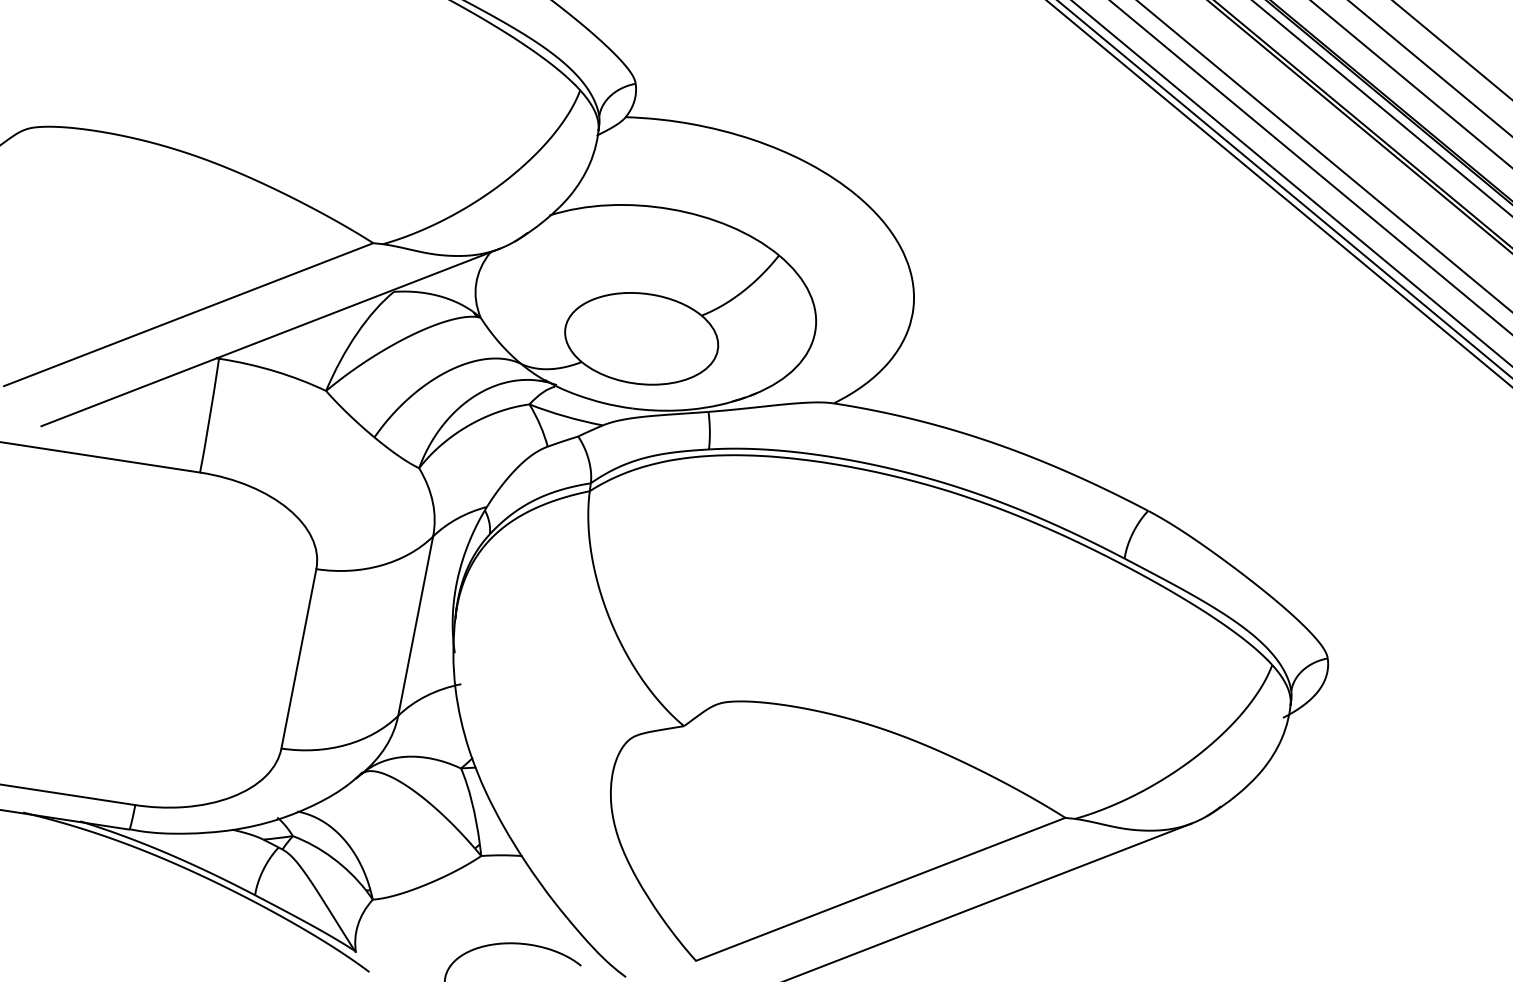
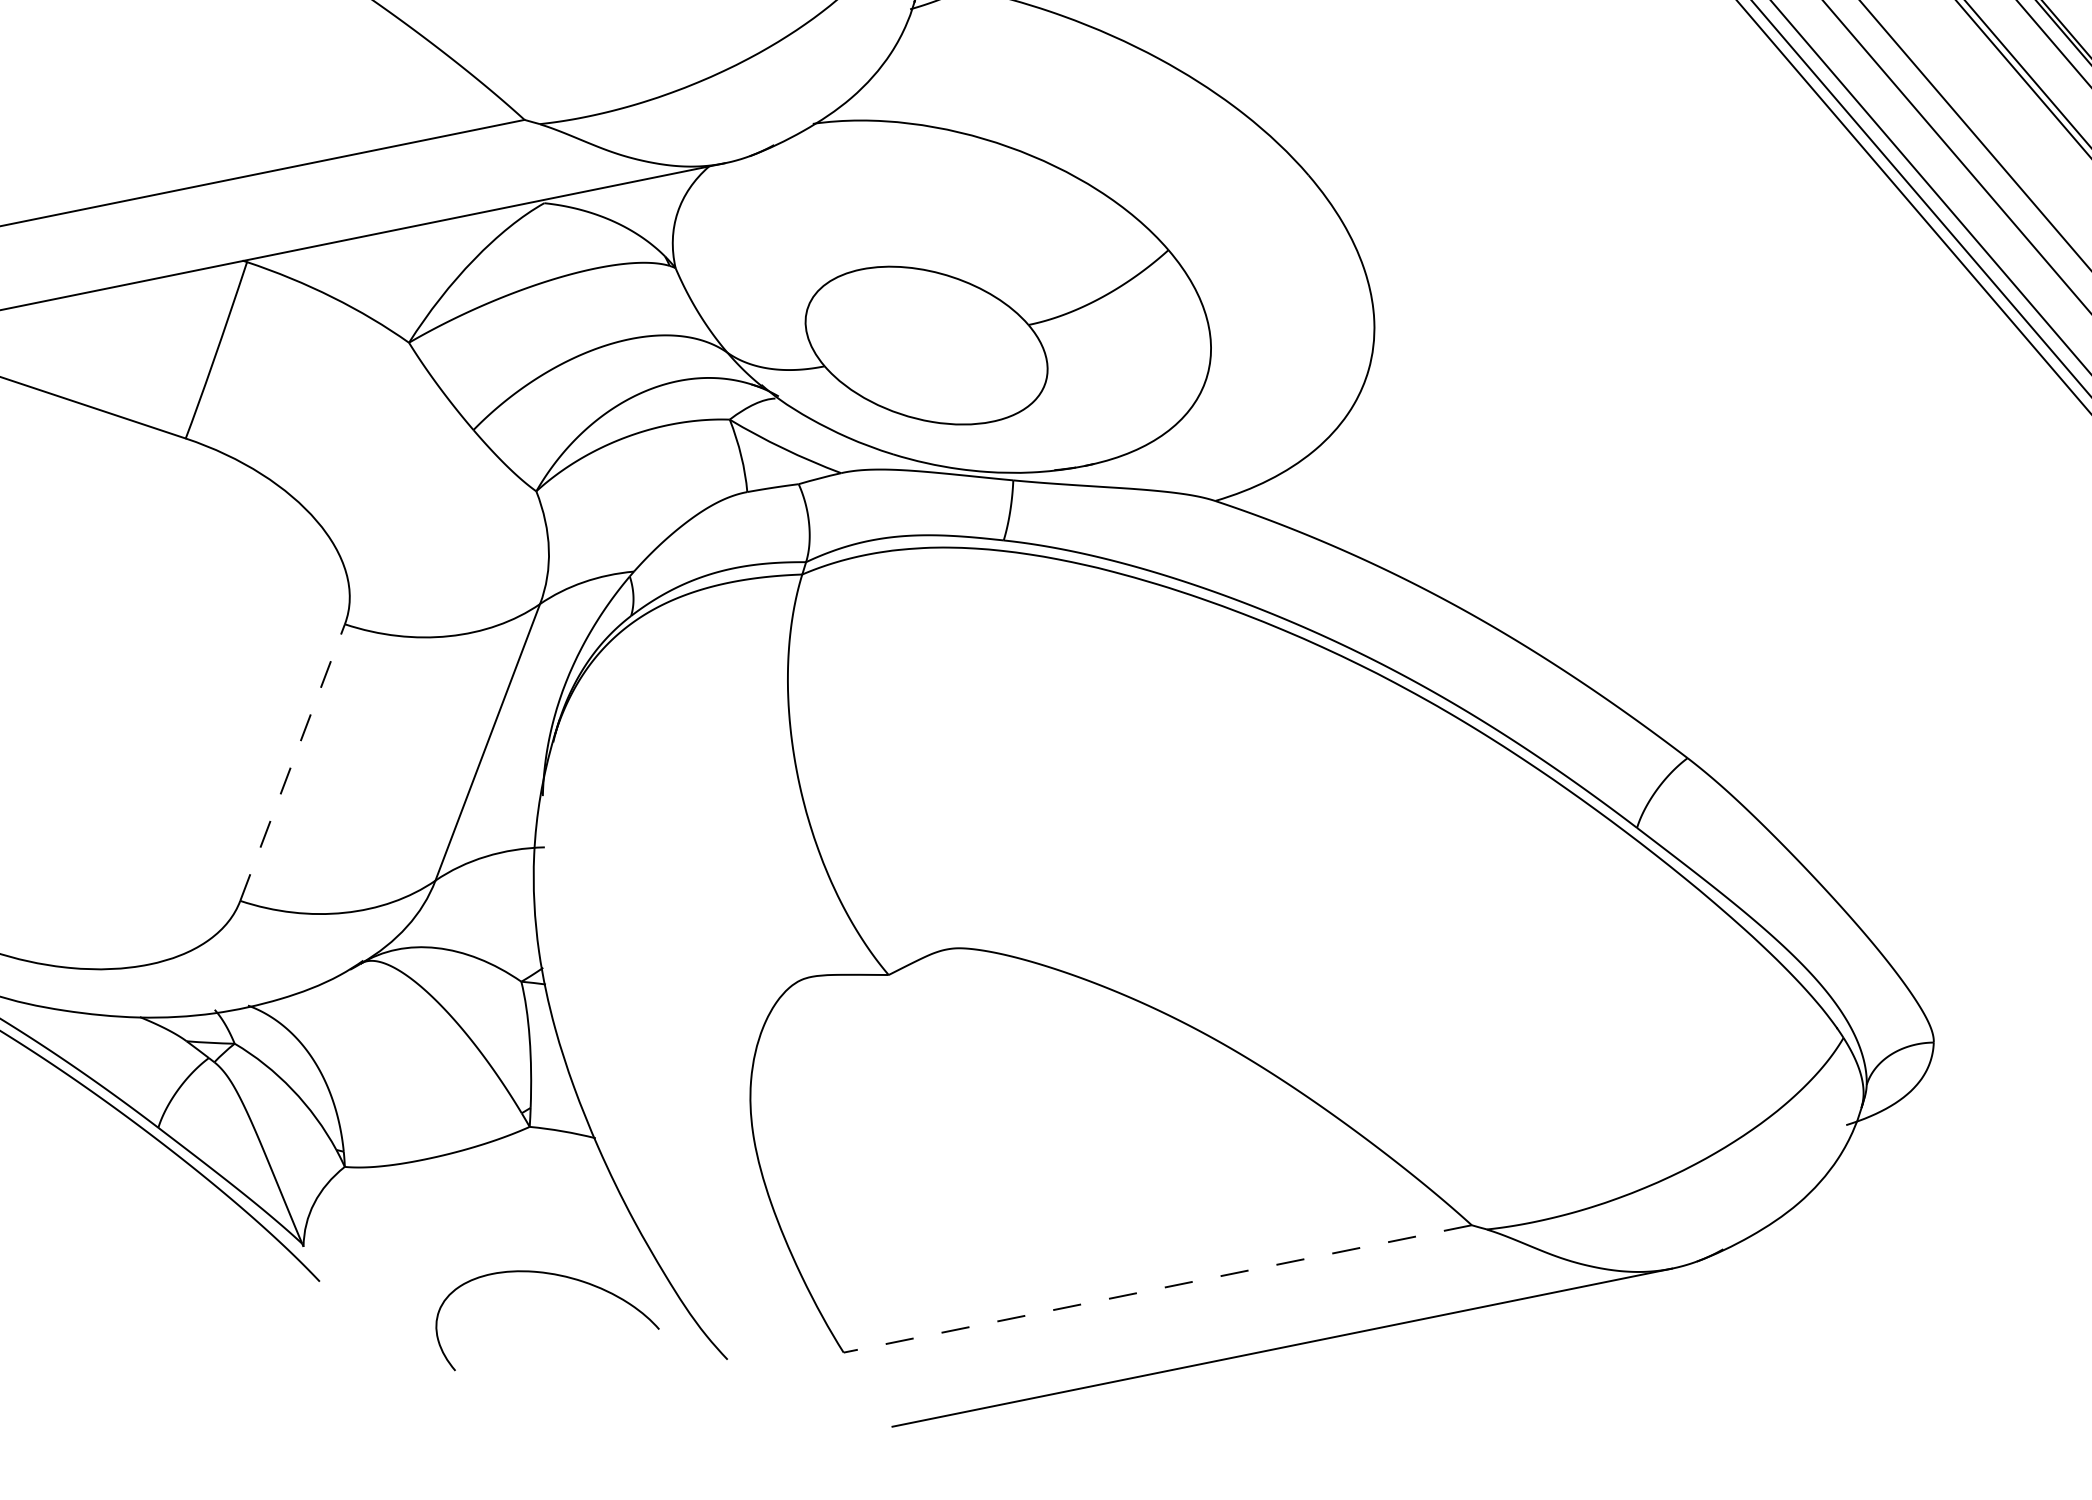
line: (299, 658) -> (293, 762), solid -> dashed
line: (880, 889) -> (1157, 1289), solid -> dashed

